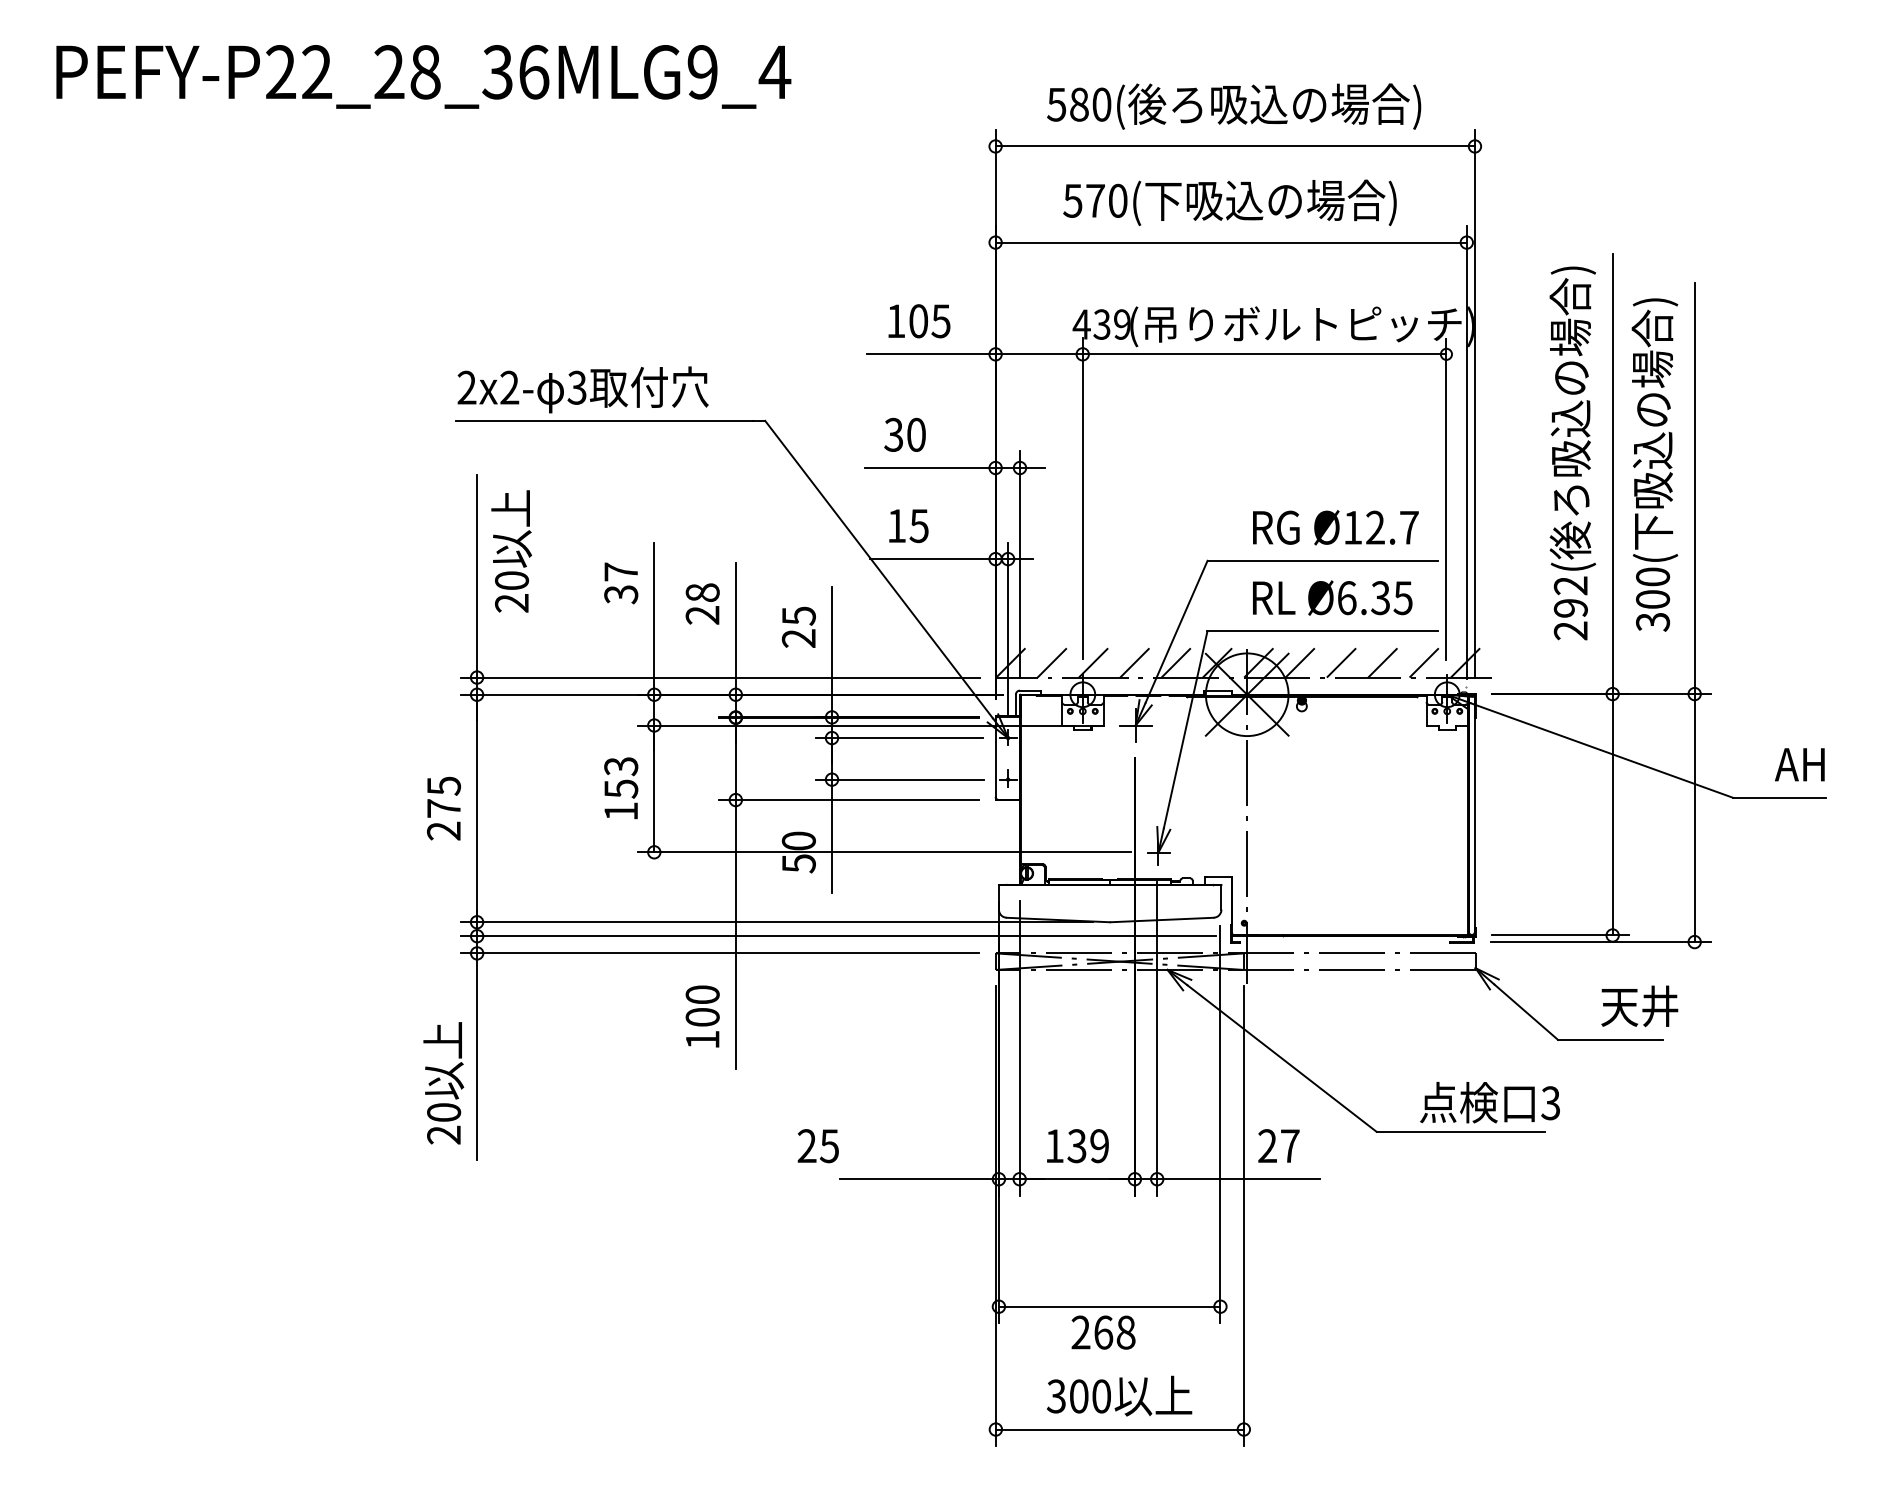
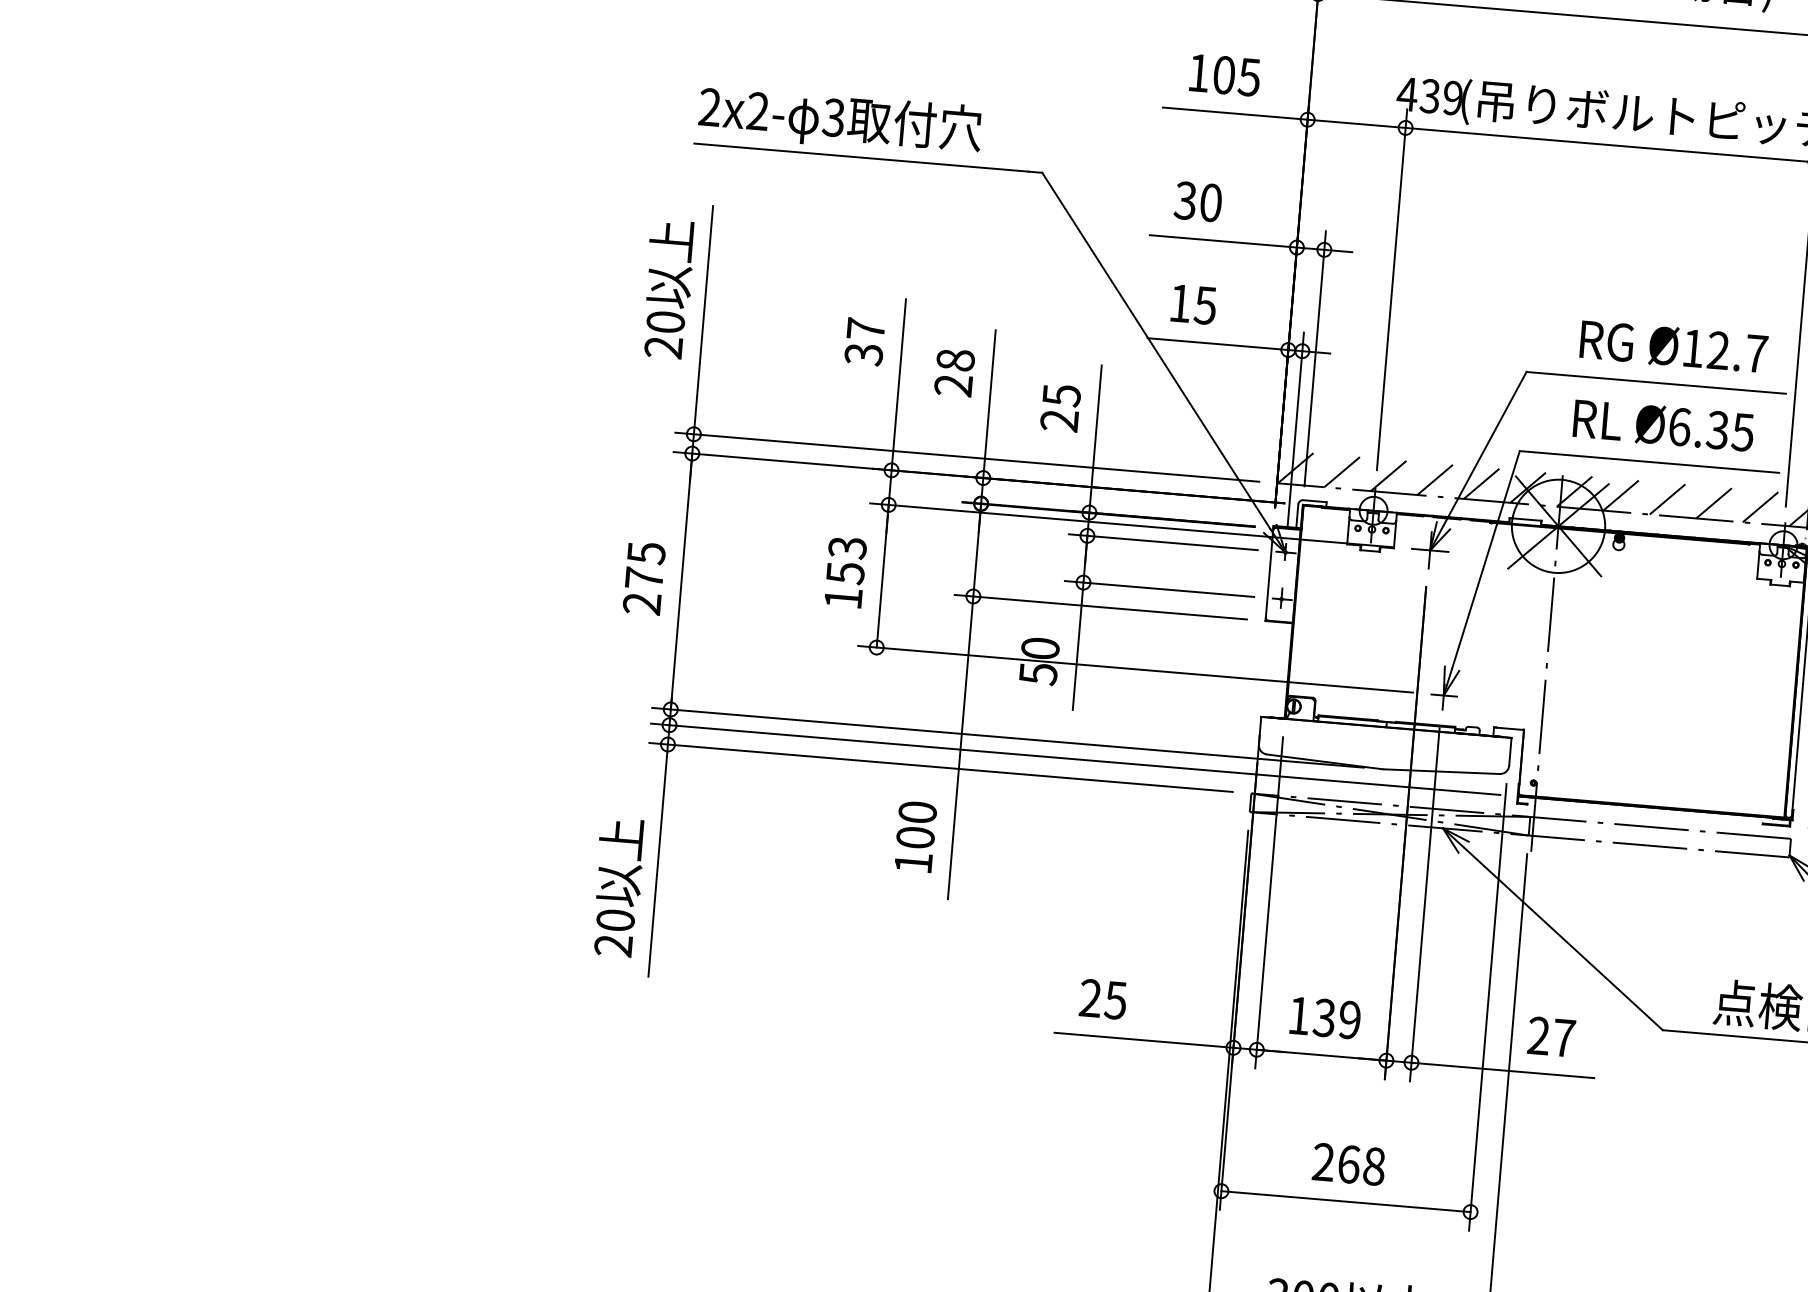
text: (511, 551) -> (668, 289), moved
text: (817, 1146) -> (1102, 999), moved
text: (1103, 1332) -> (1348, 1164), moved

